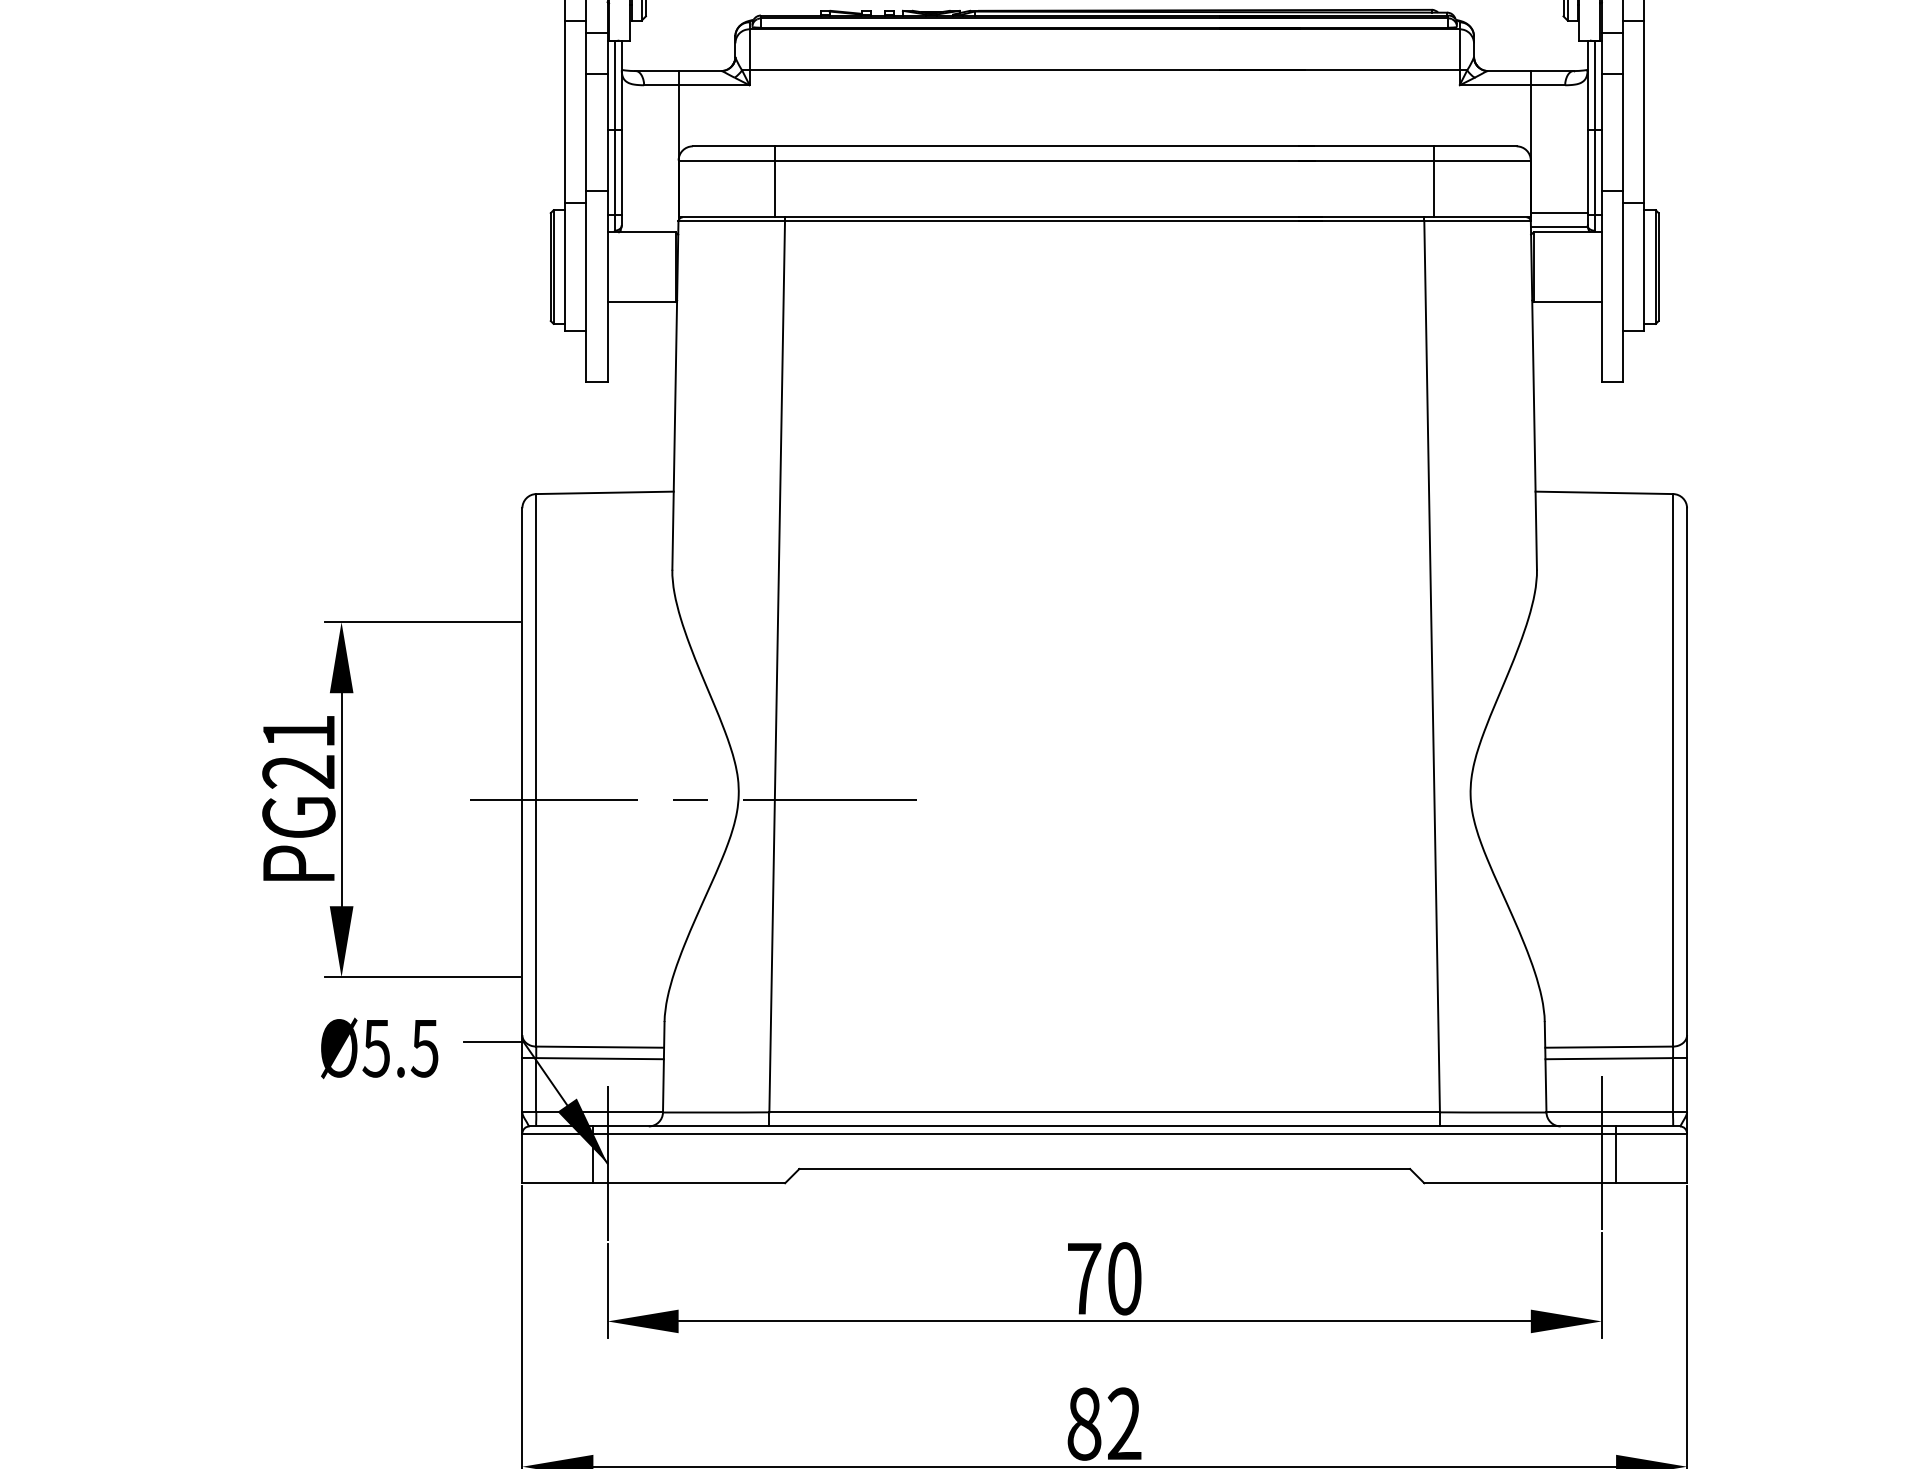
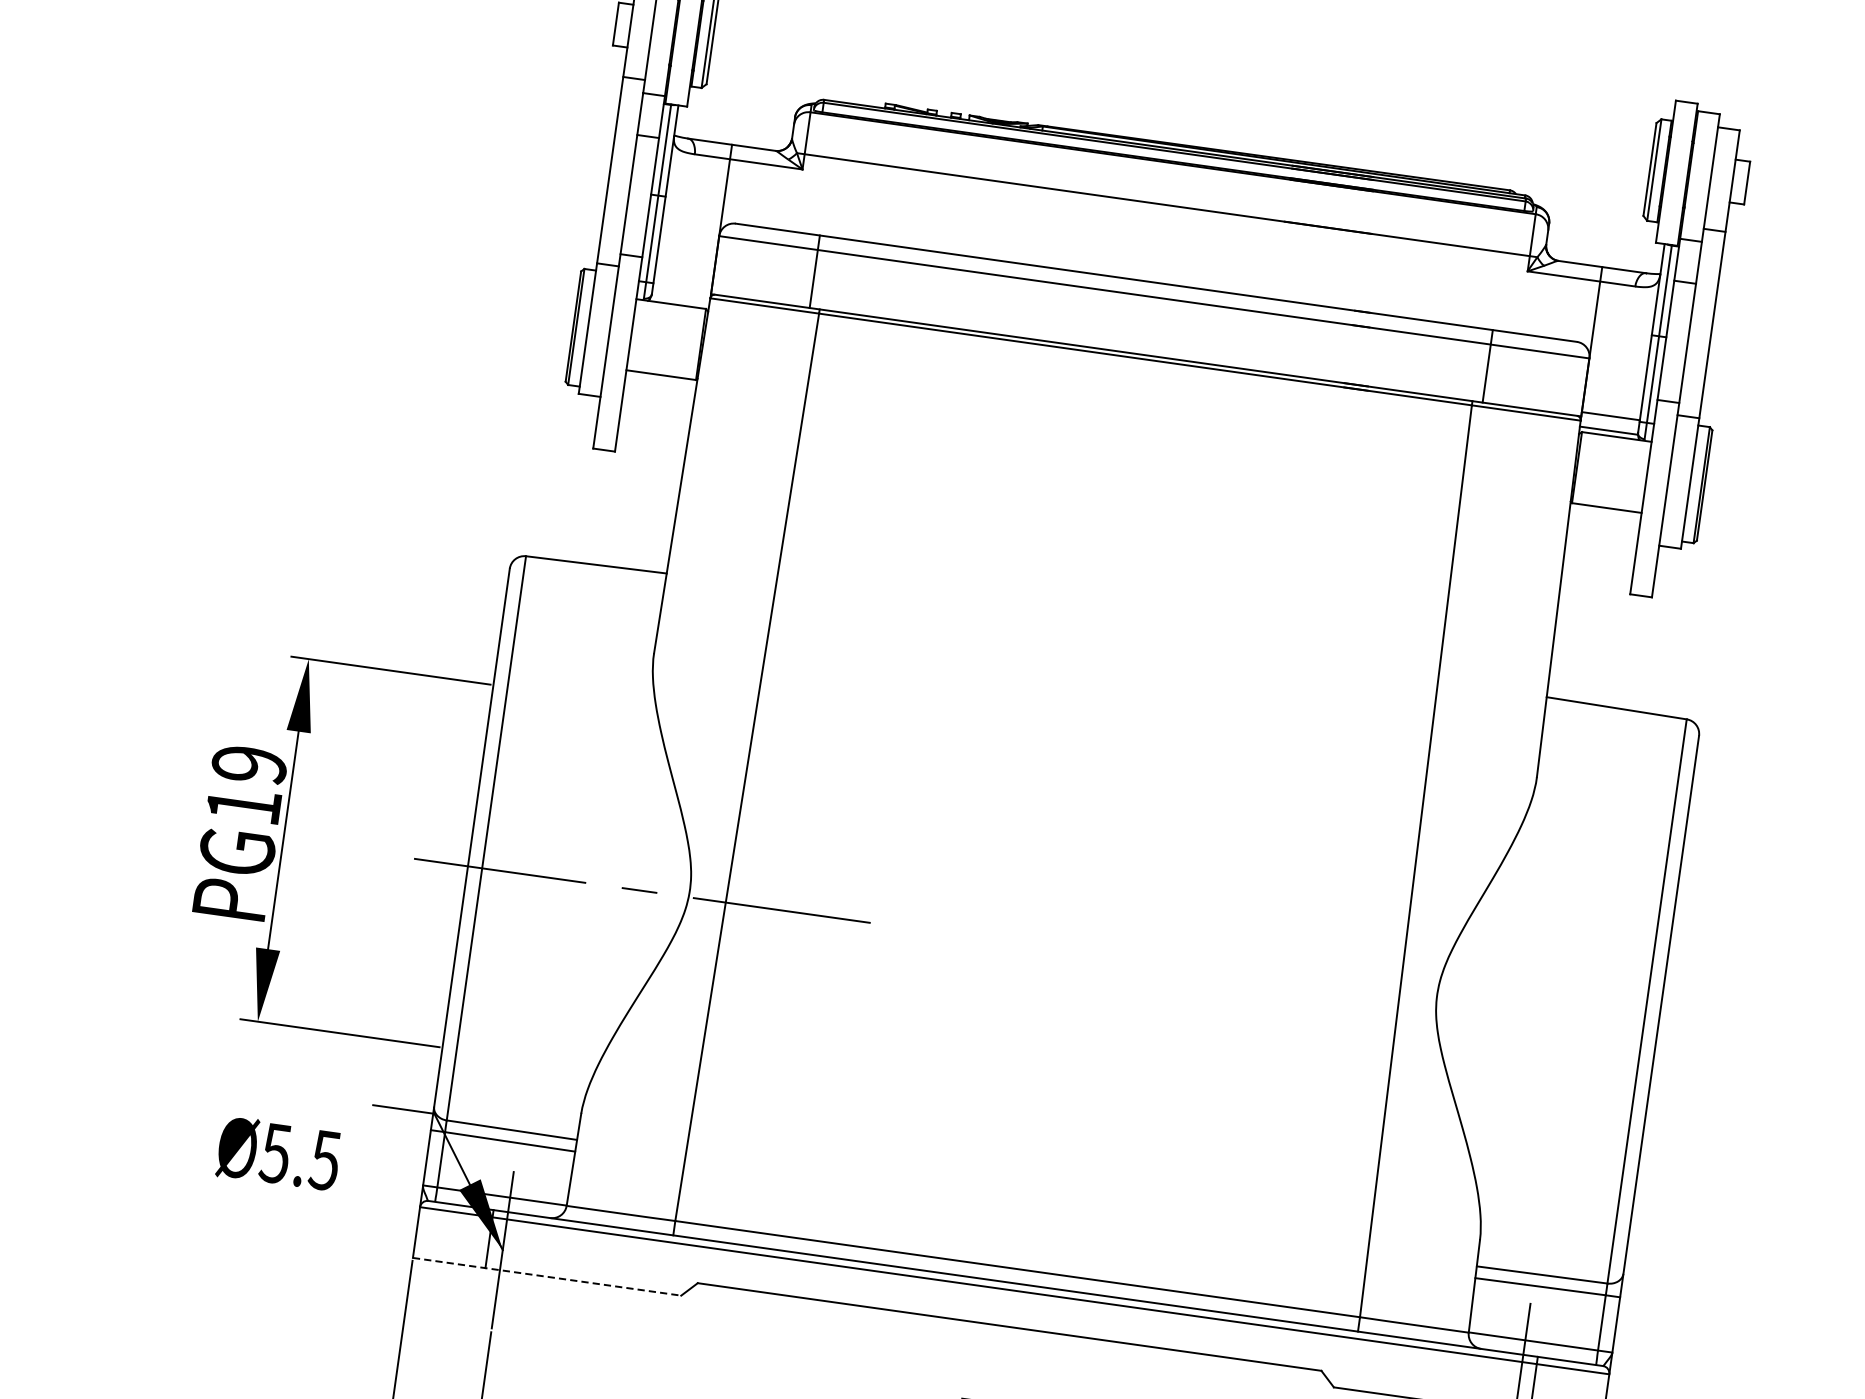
text: (298, 751) -> (246, 784), PG21 -> PG19
text: (379, 1048) -> (278, 1153), moved
line: (654, 1183) -> (547, 1277), solid -> dashed

